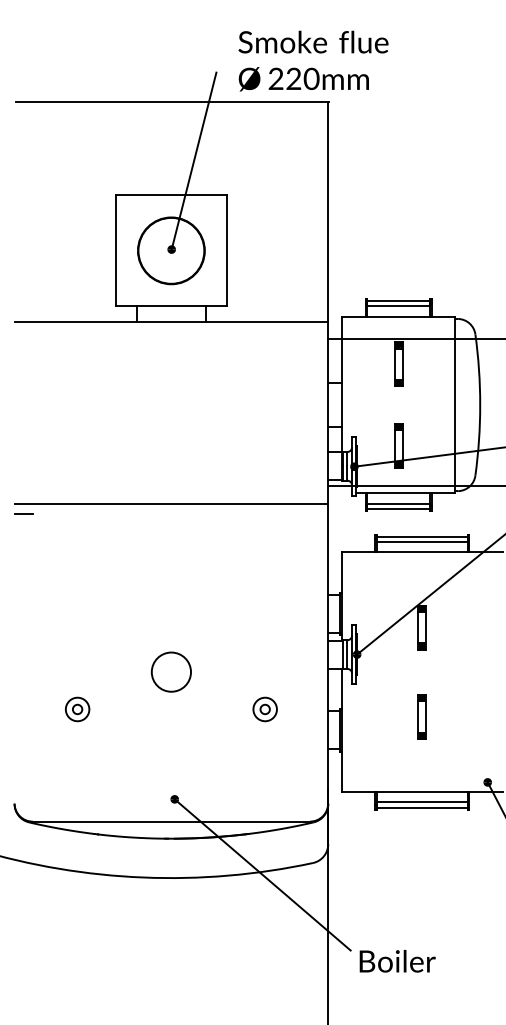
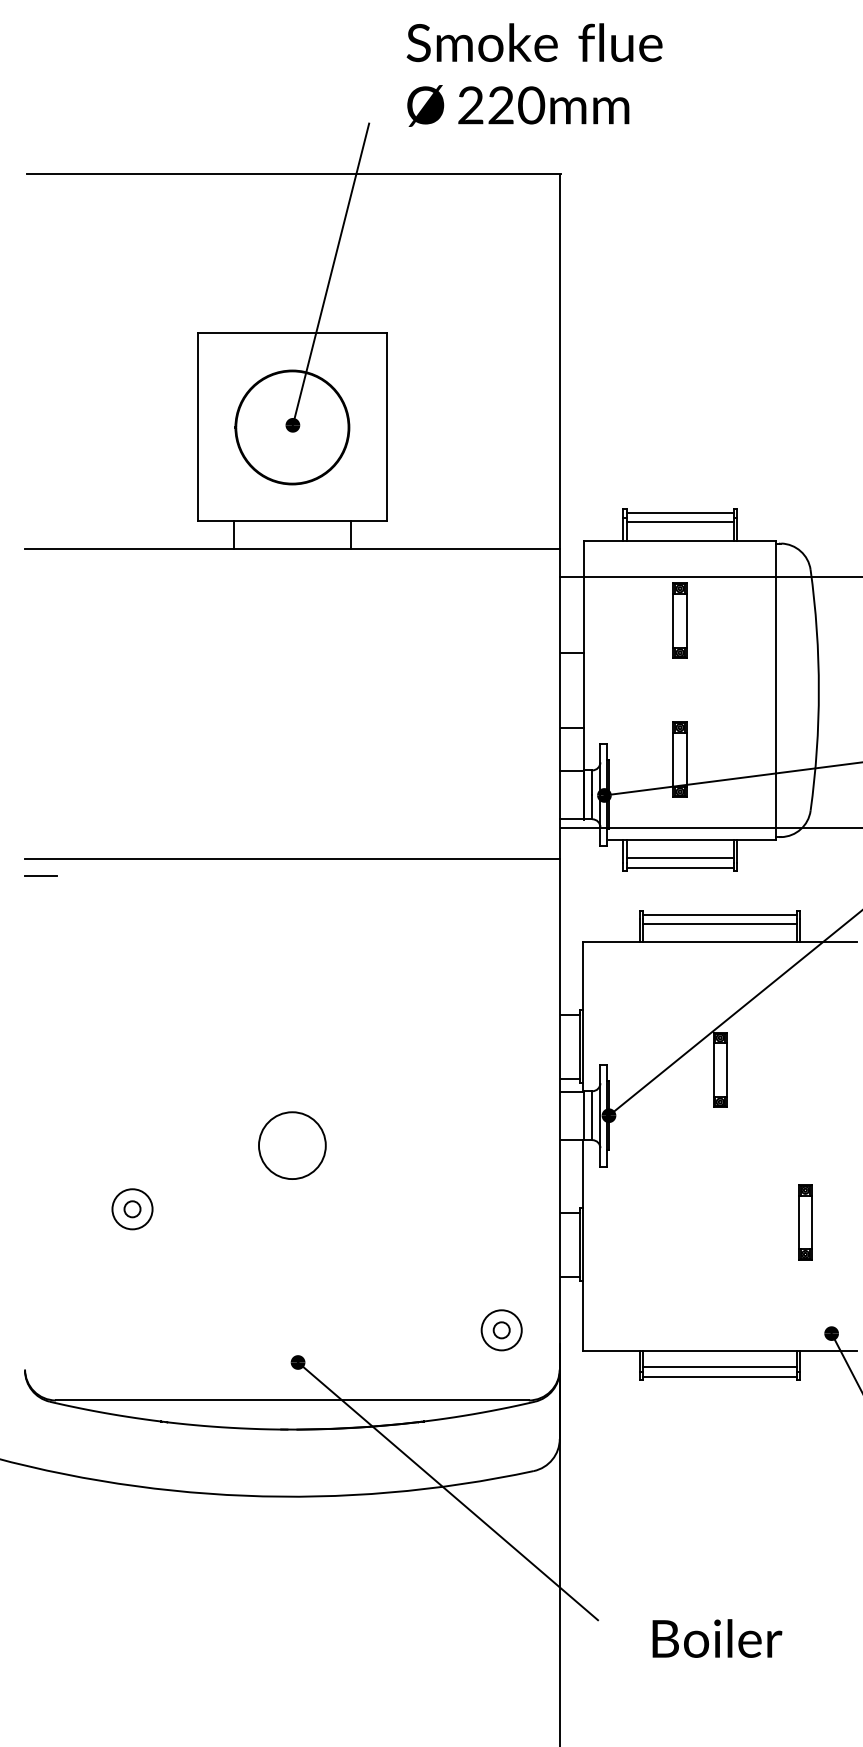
text: (313, 60) -> (534, 73), moved
part: (264, 709) -> (500, 1330), moved
part: (421, 716) -> (803, 1221), moved
text: (397, 961) -> (717, 1638), moved

